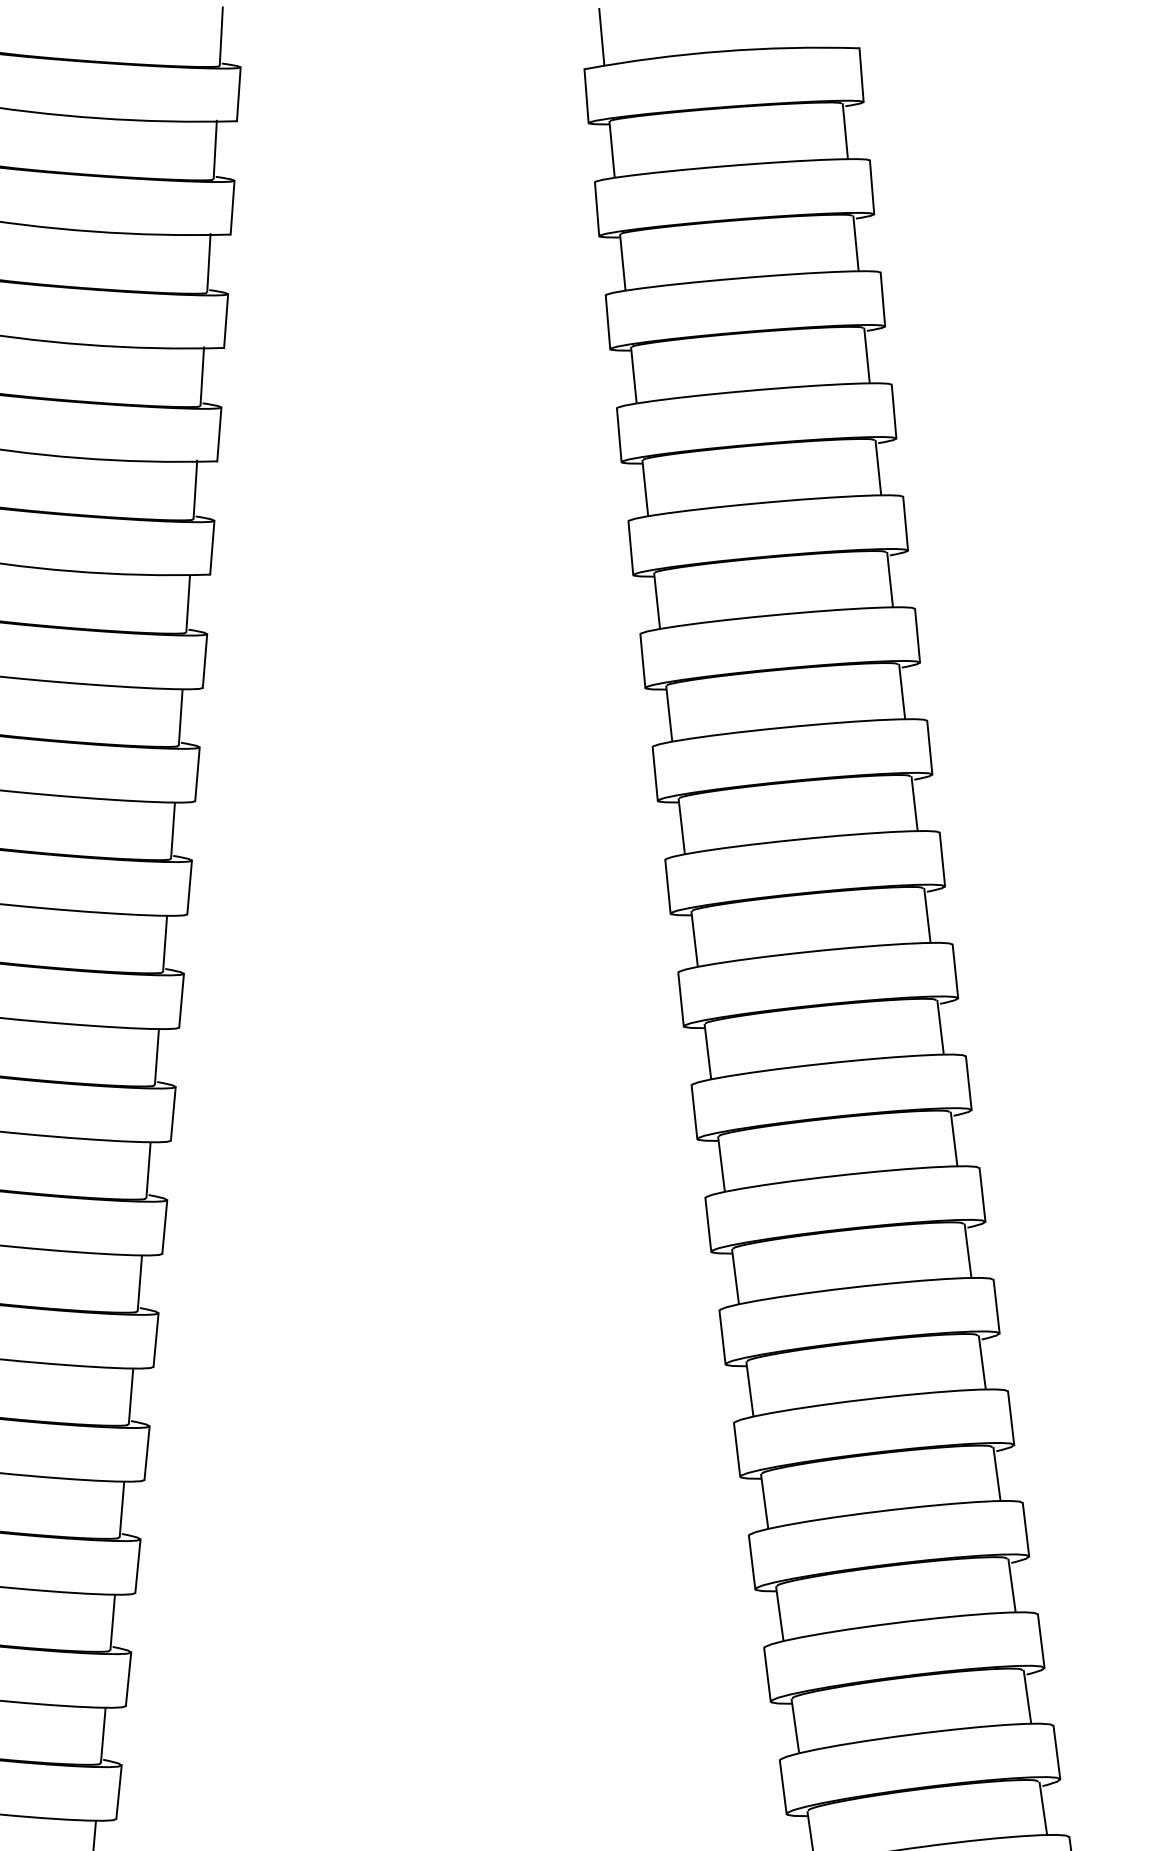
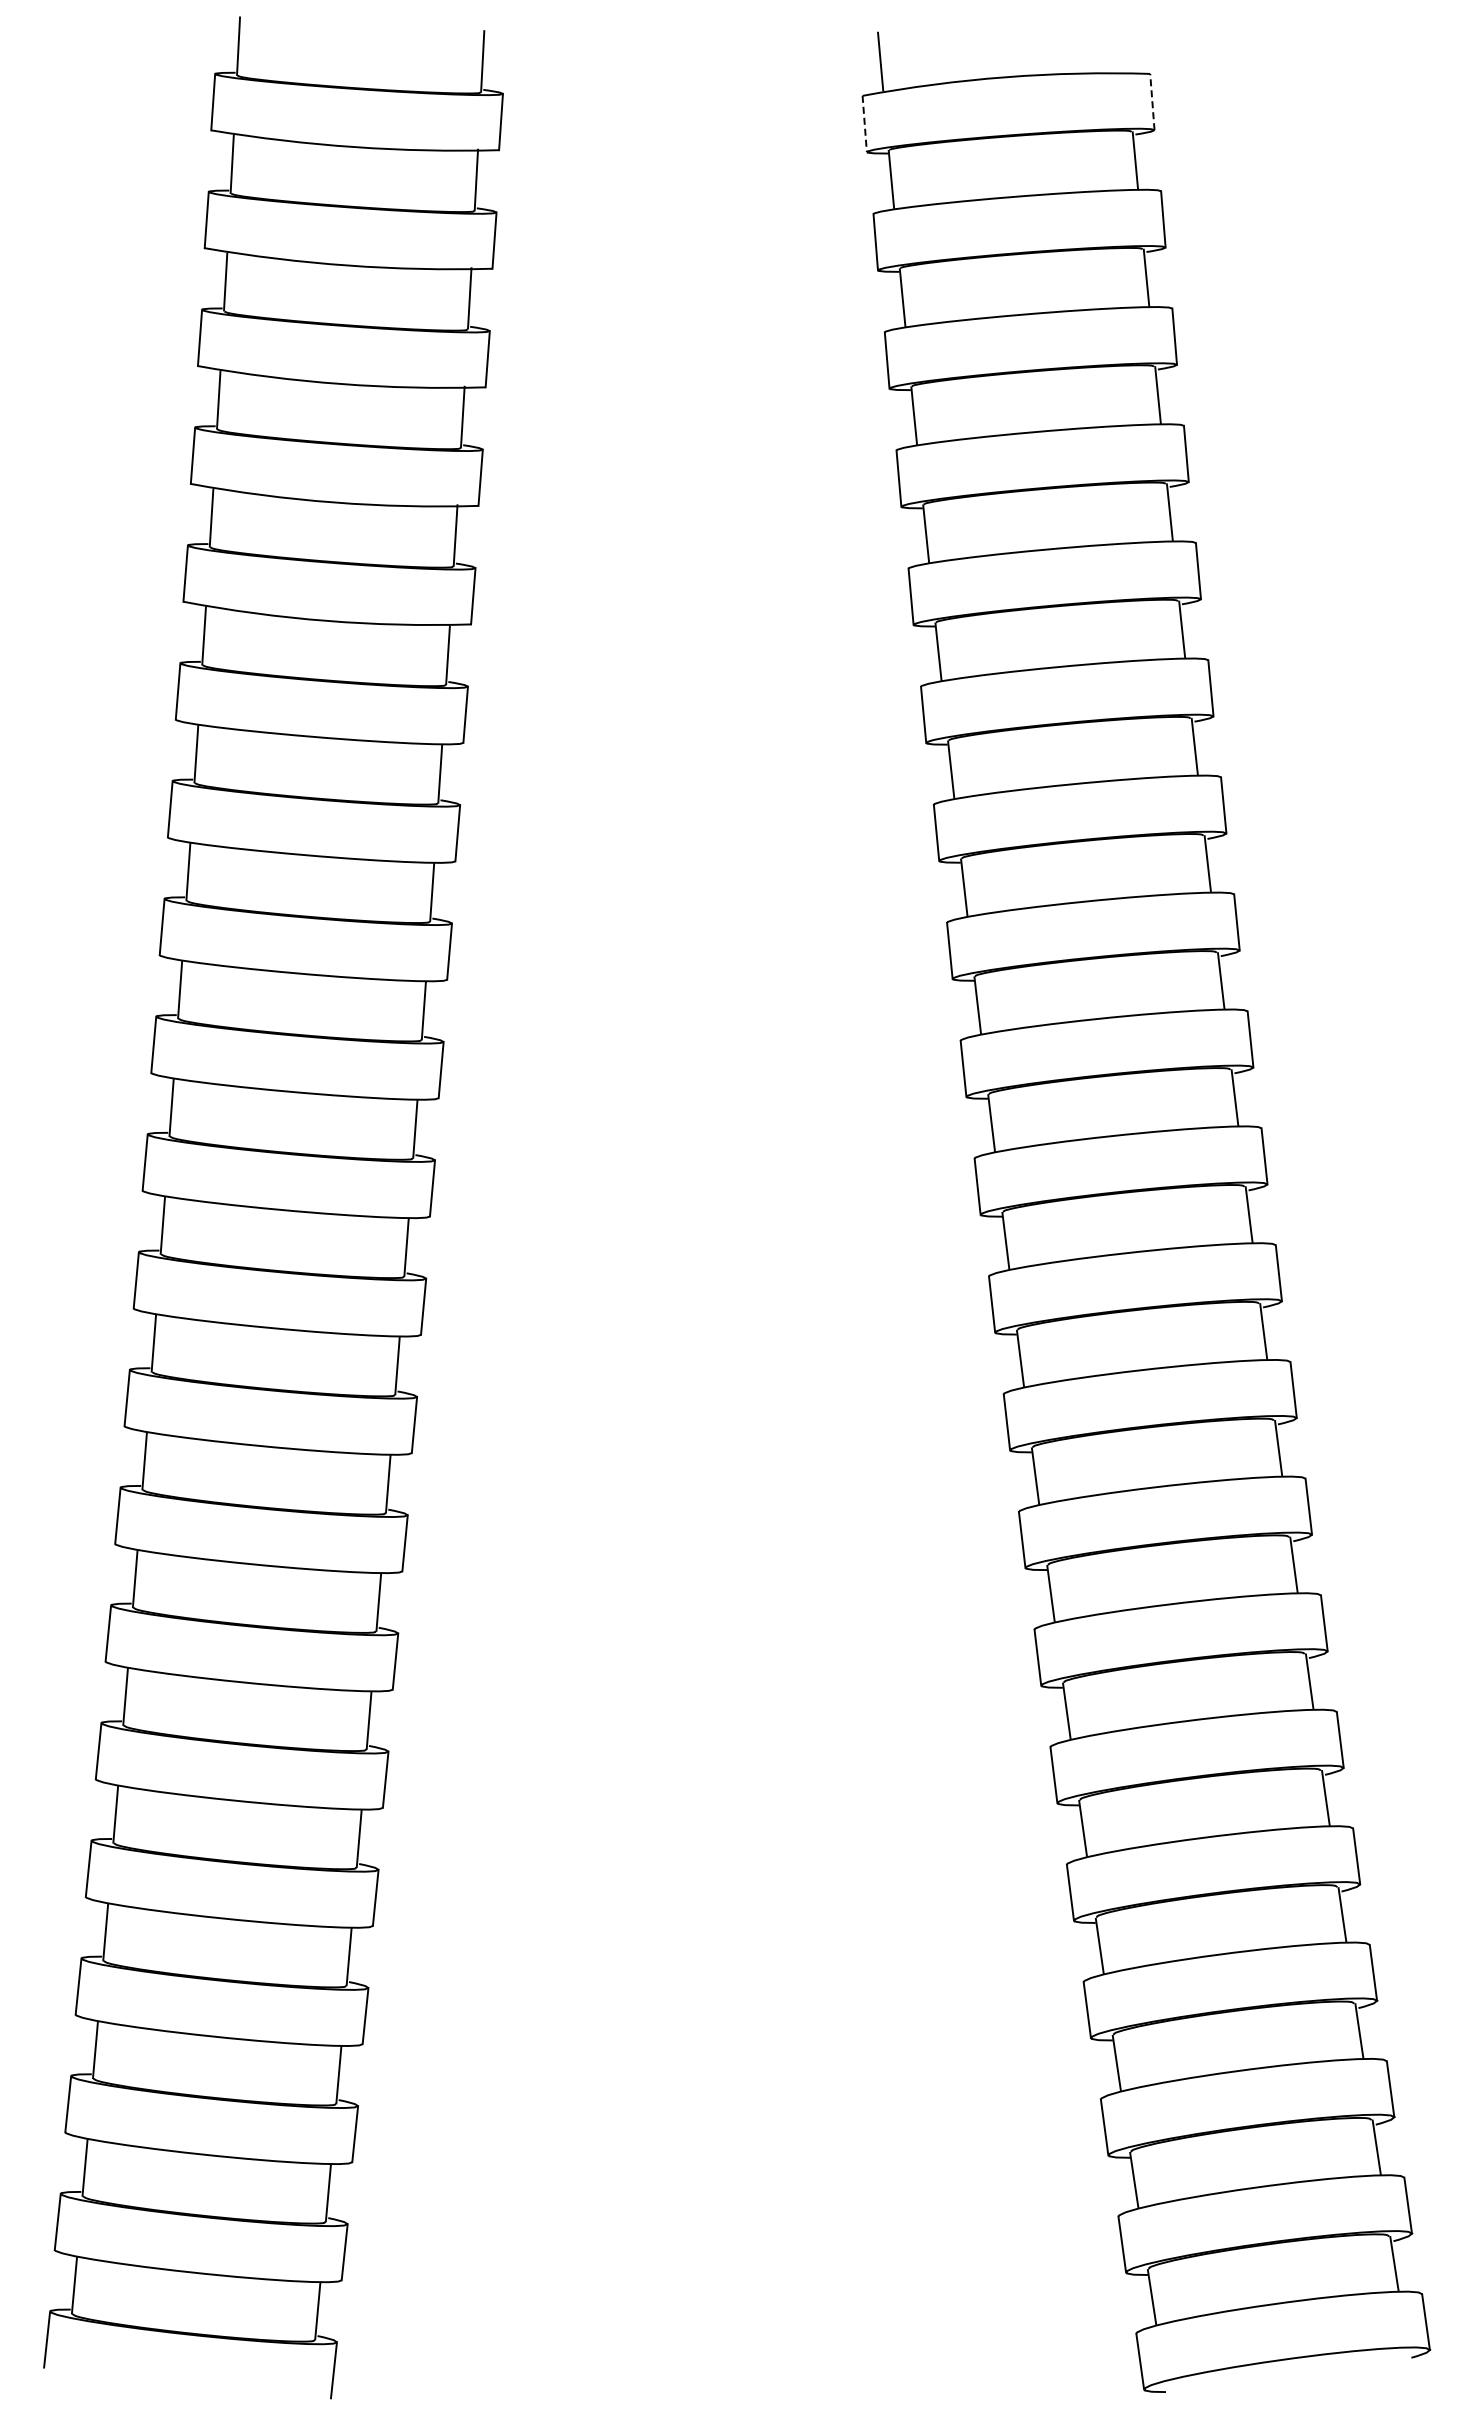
line: (861, 74) -> (1152, 101), solid -> dashed
line: (586, 96) -> (864, 124), solid -> dashed

